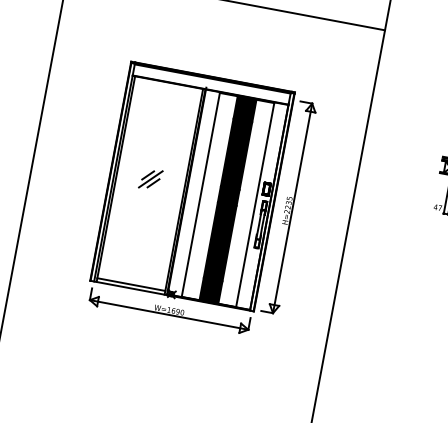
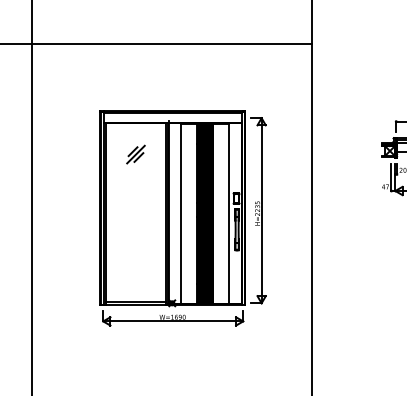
part: (150, 179) -> (135, 154), moved

